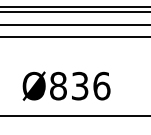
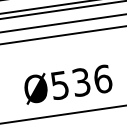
text: (58, 85) -> (59, 84), Ø836 -> Ø536

